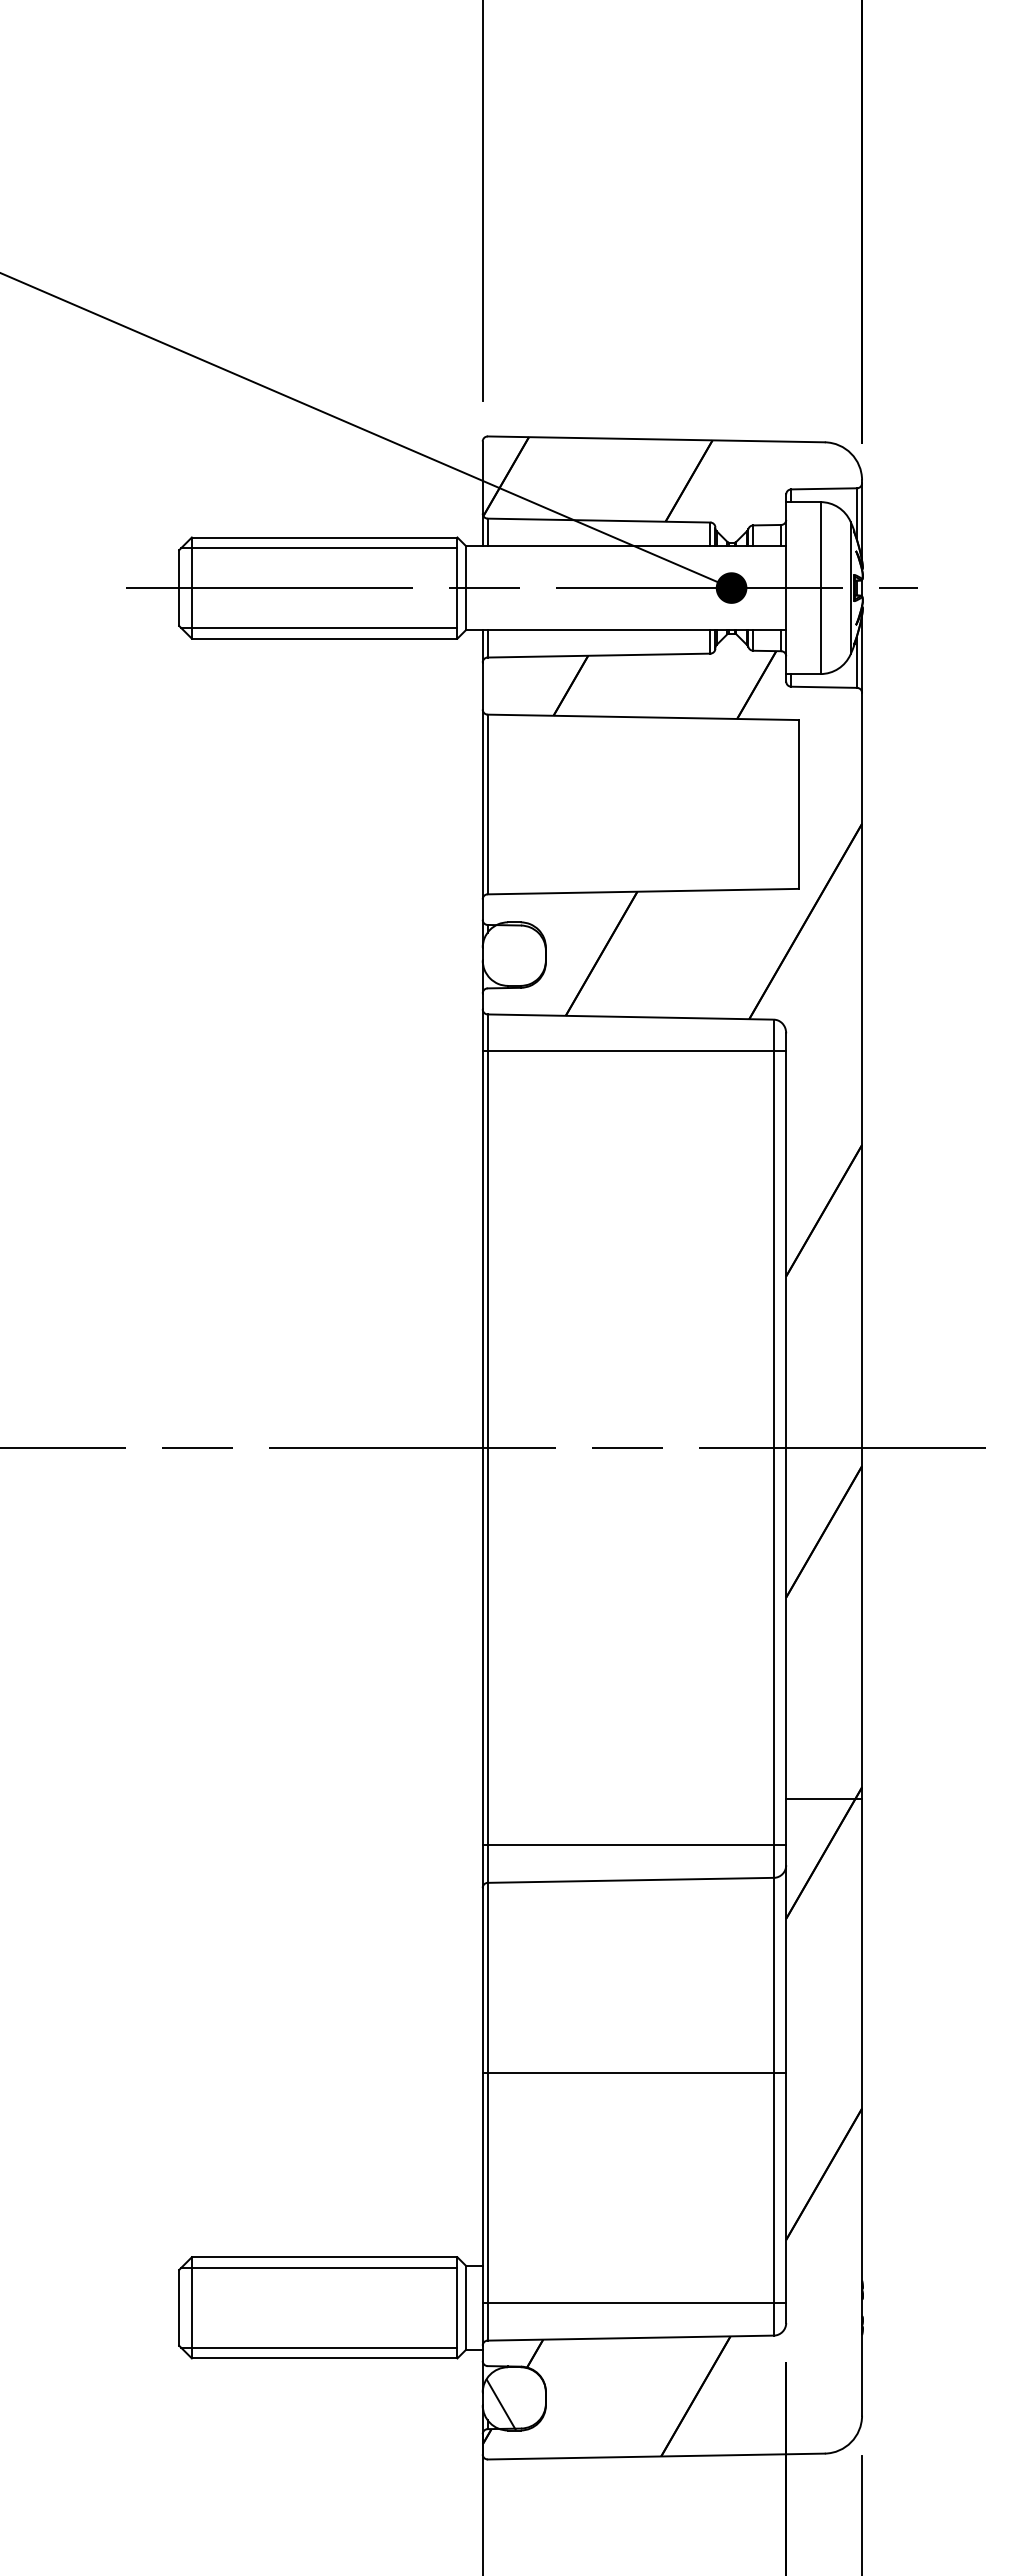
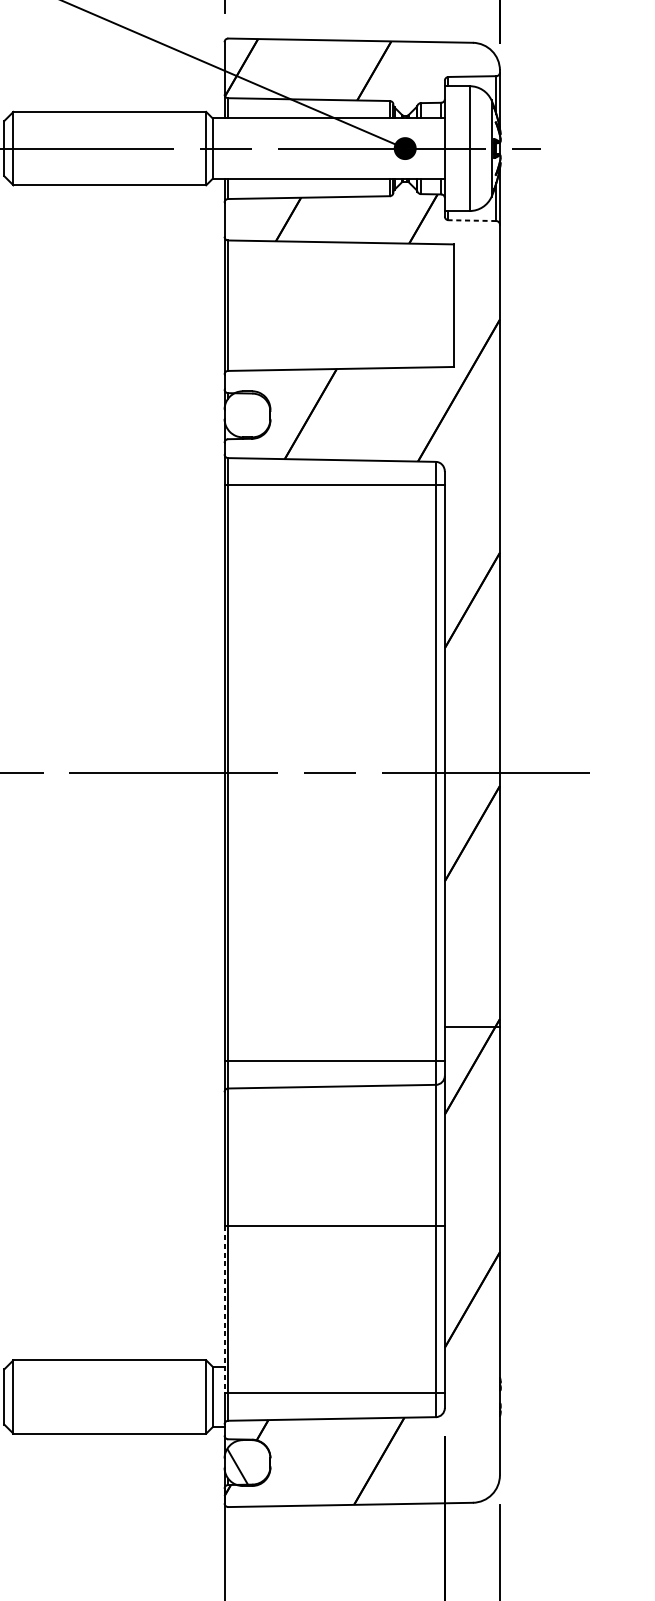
line: (319, 548) -> (106, 119), removed
line: (319, 628) -> (106, 177), removed
line: (824, 687) -> (472, 220), solid -> dashed
line: (482, 2188) -> (224, 1310), solid -> dashed
line: (319, 2267) -> (106, 1367), removed
line: (319, 2347) -> (106, 1425), removed

